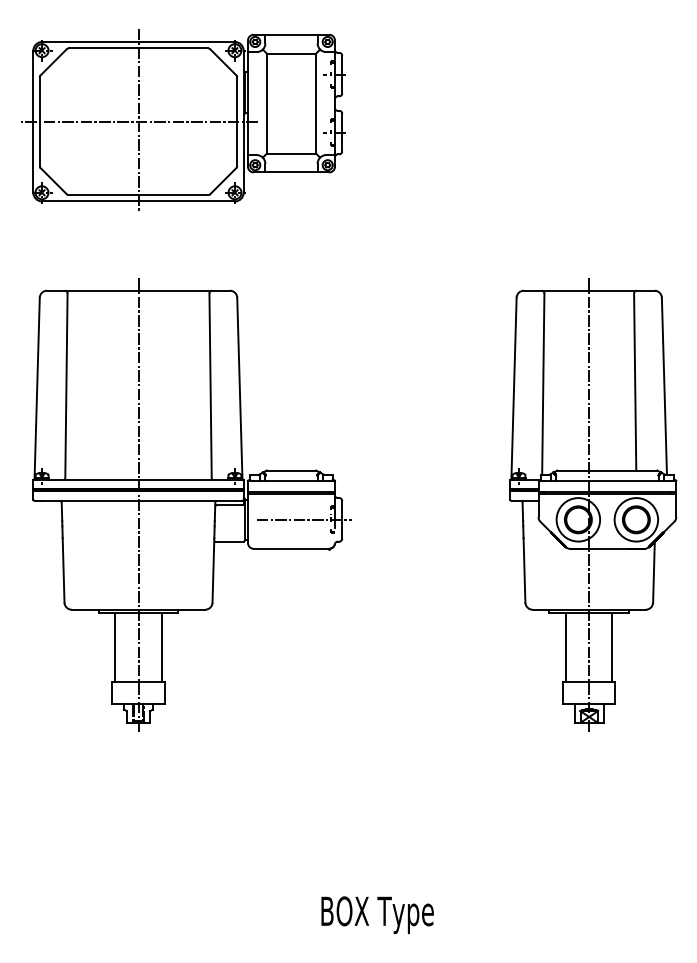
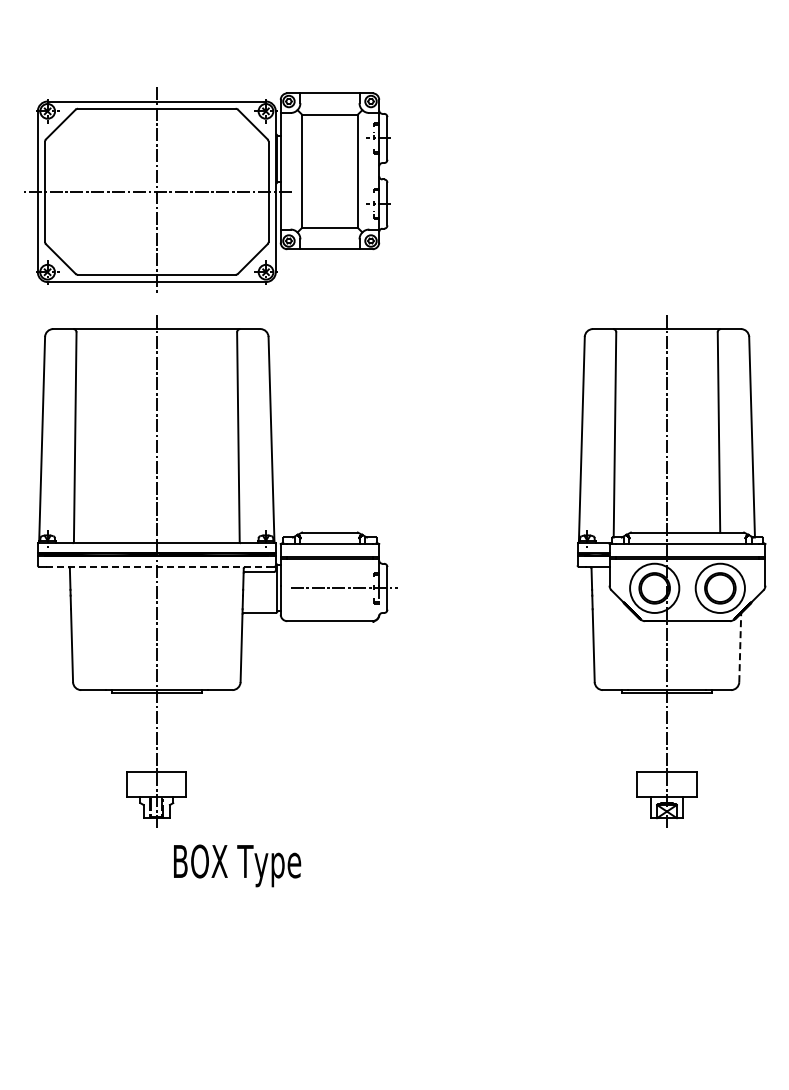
part: (183, 119) -> (207, 189), moved
line: (138, 501) -> (156, 567), solid -> dashed
line: (654, 572) -> (740, 647), solid -> dashed
line: (115, 647) -> (130, 732), removed
line: (162, 647) -> (183, 732), removed
line: (565, 647) -> (640, 732), removed
line: (612, 647) -> (693, 732), removed
text: (377, 914) -> (237, 865), moved

